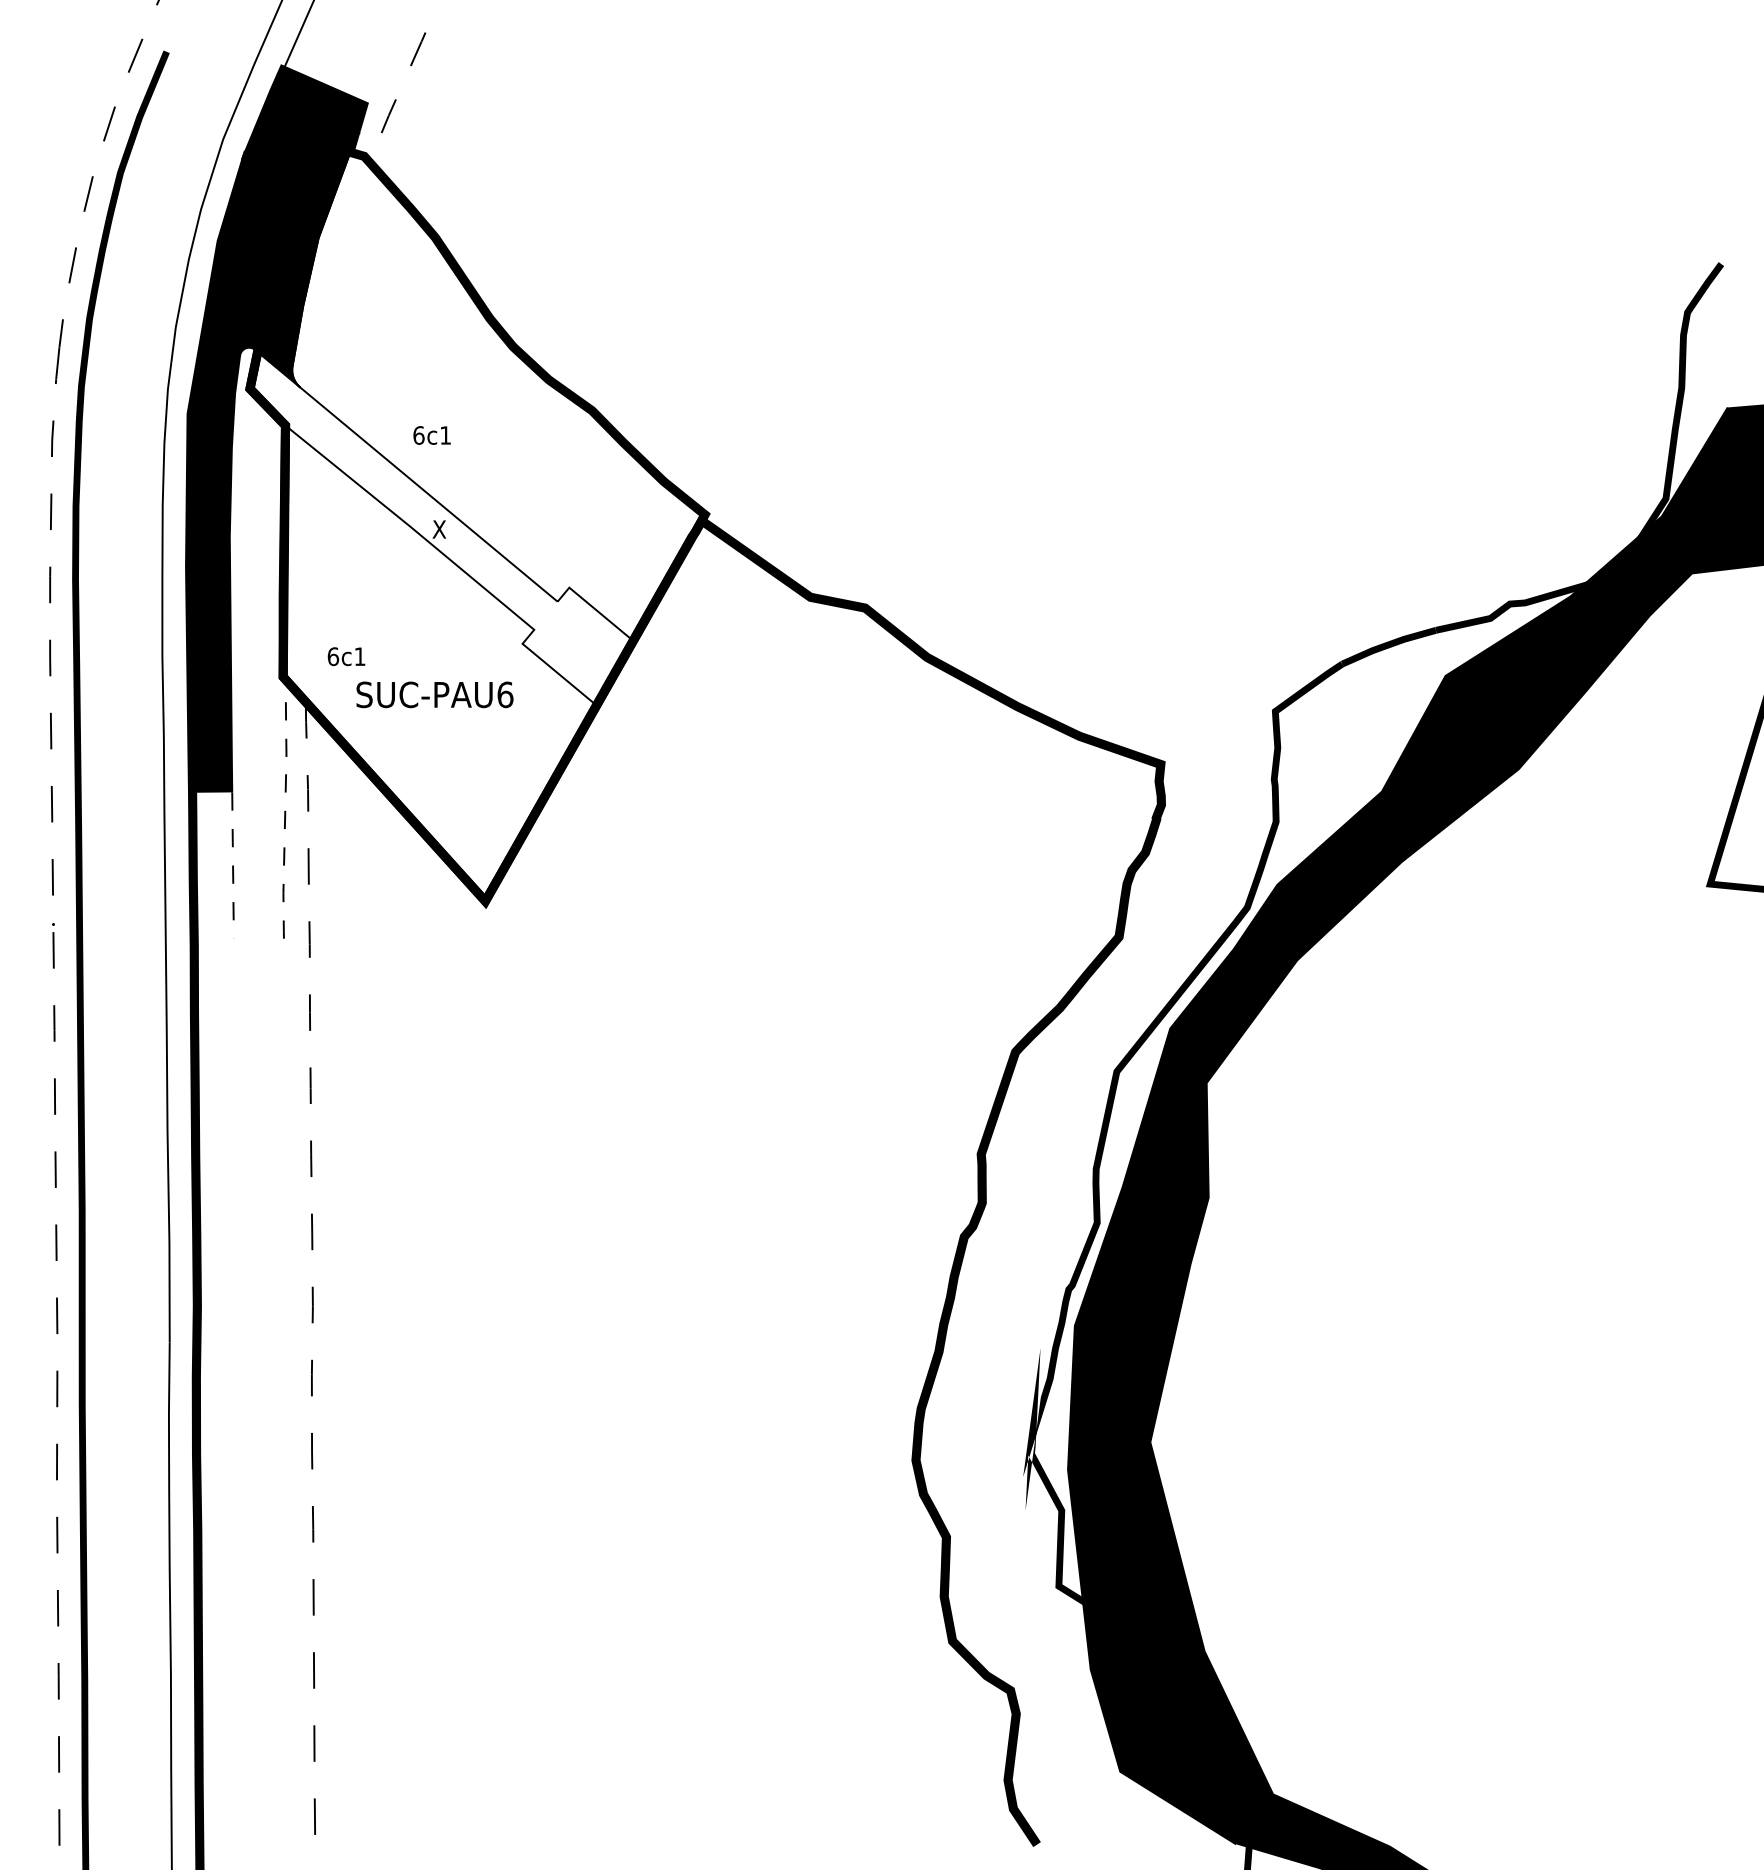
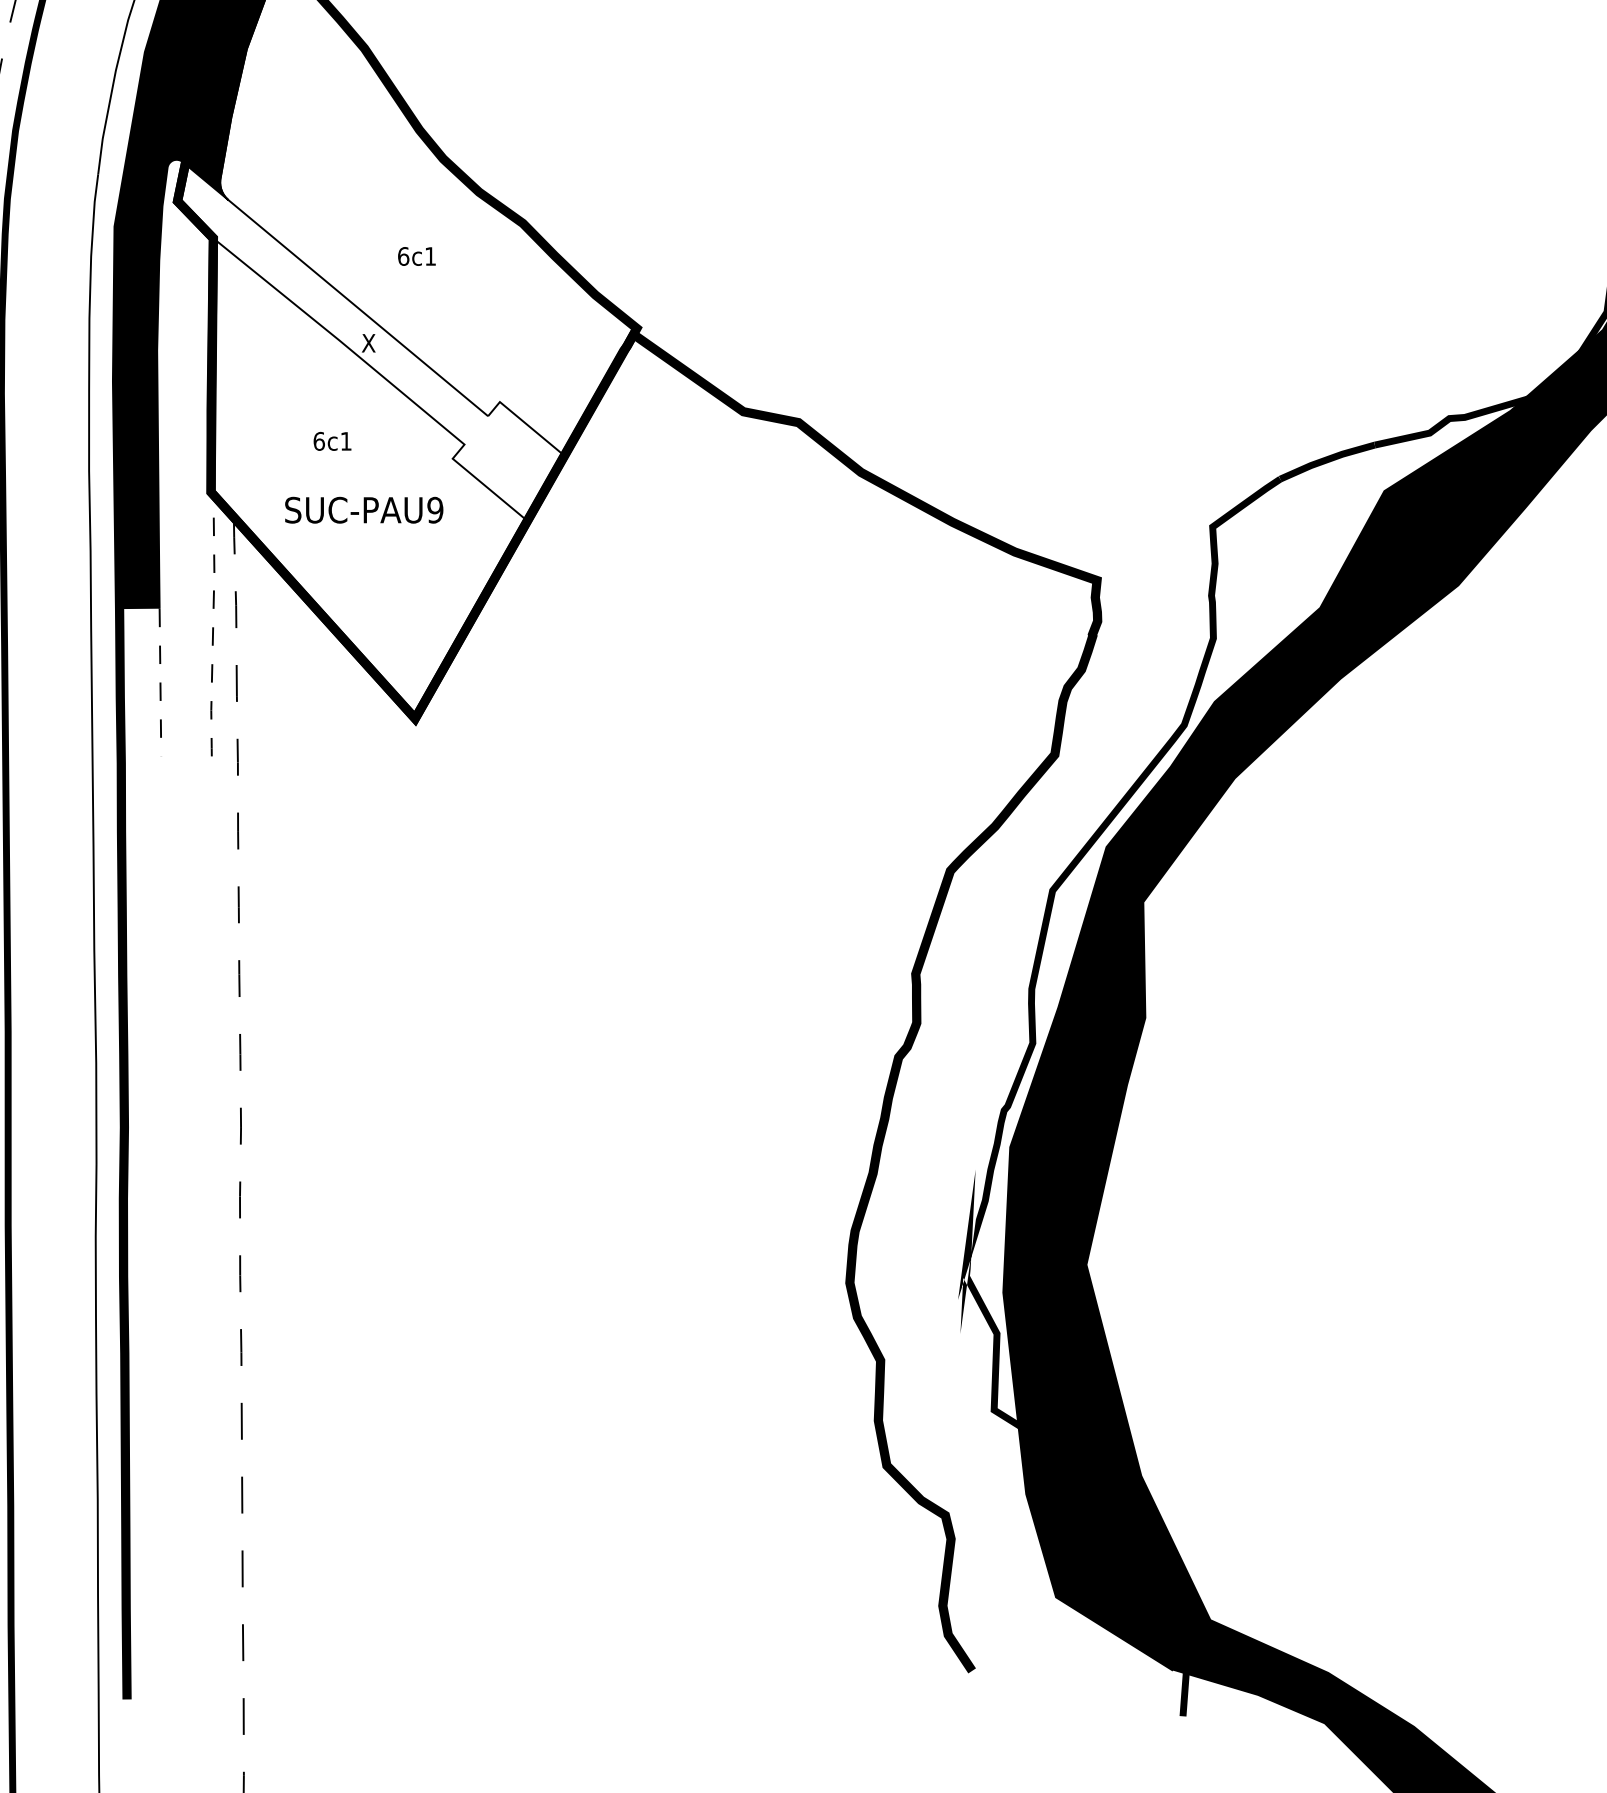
text: (431, 435) -> (416, 256), moved
text: (346, 656) -> (332, 441), moved
text: (505, 694) -> (435, 509), SUC-PAU6 -> SUC-PAU9

